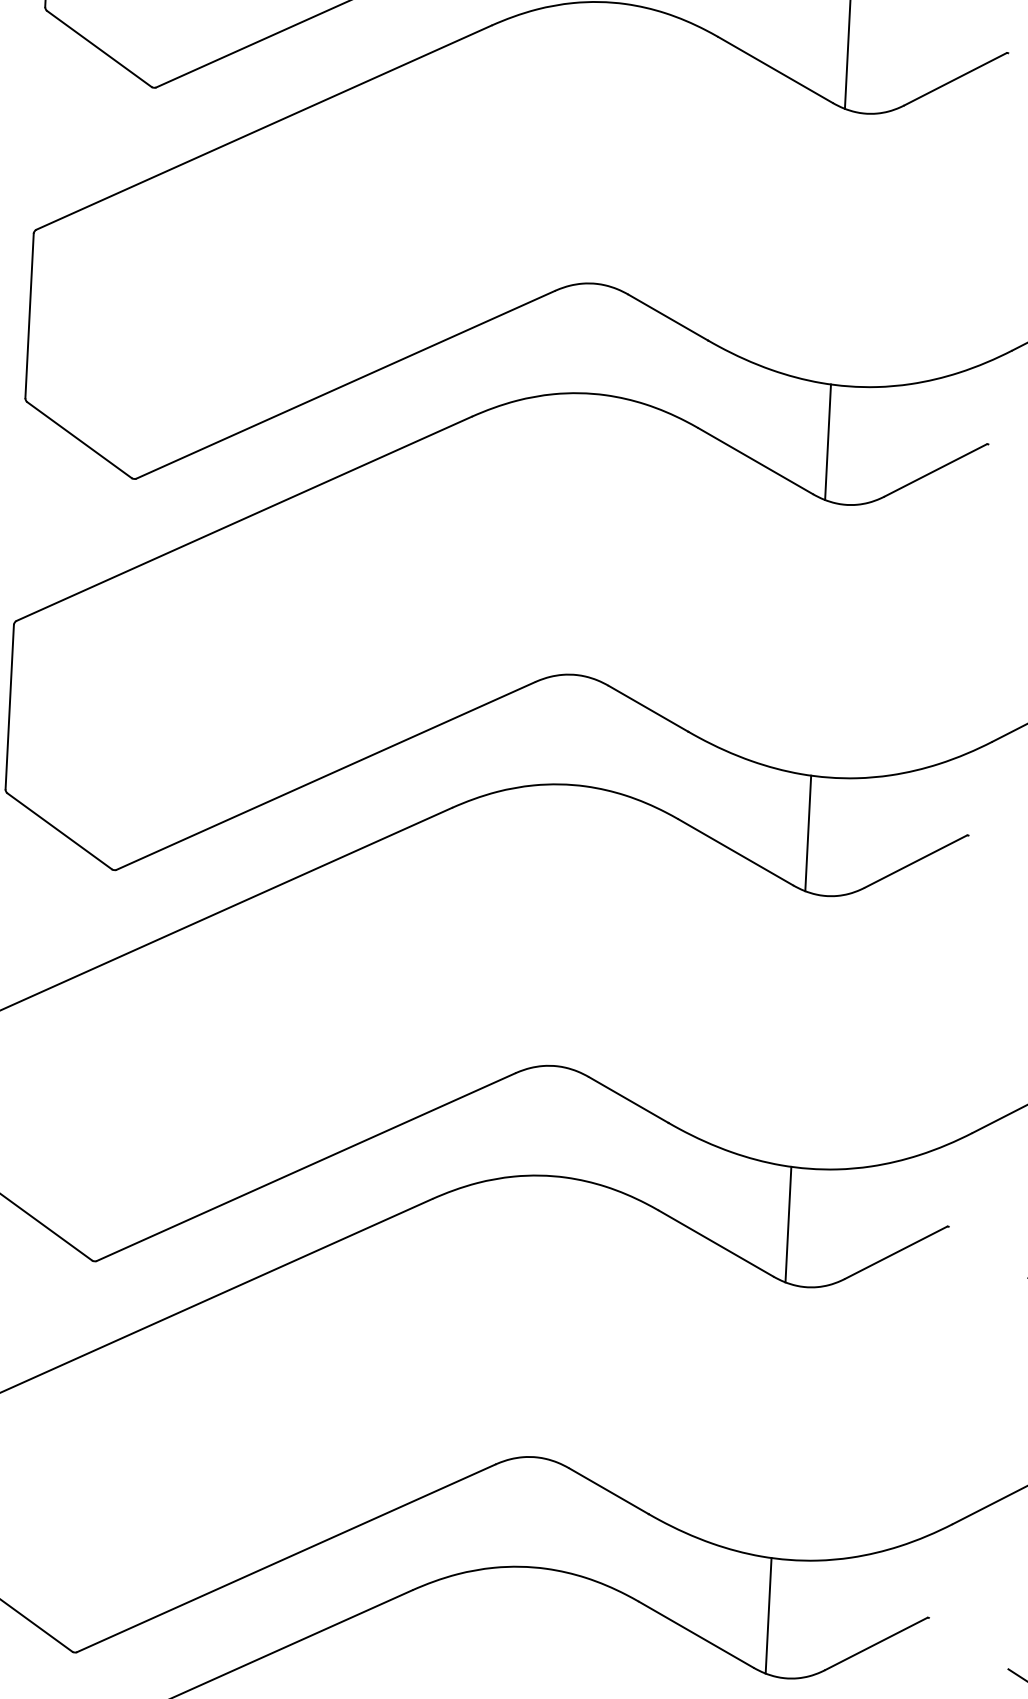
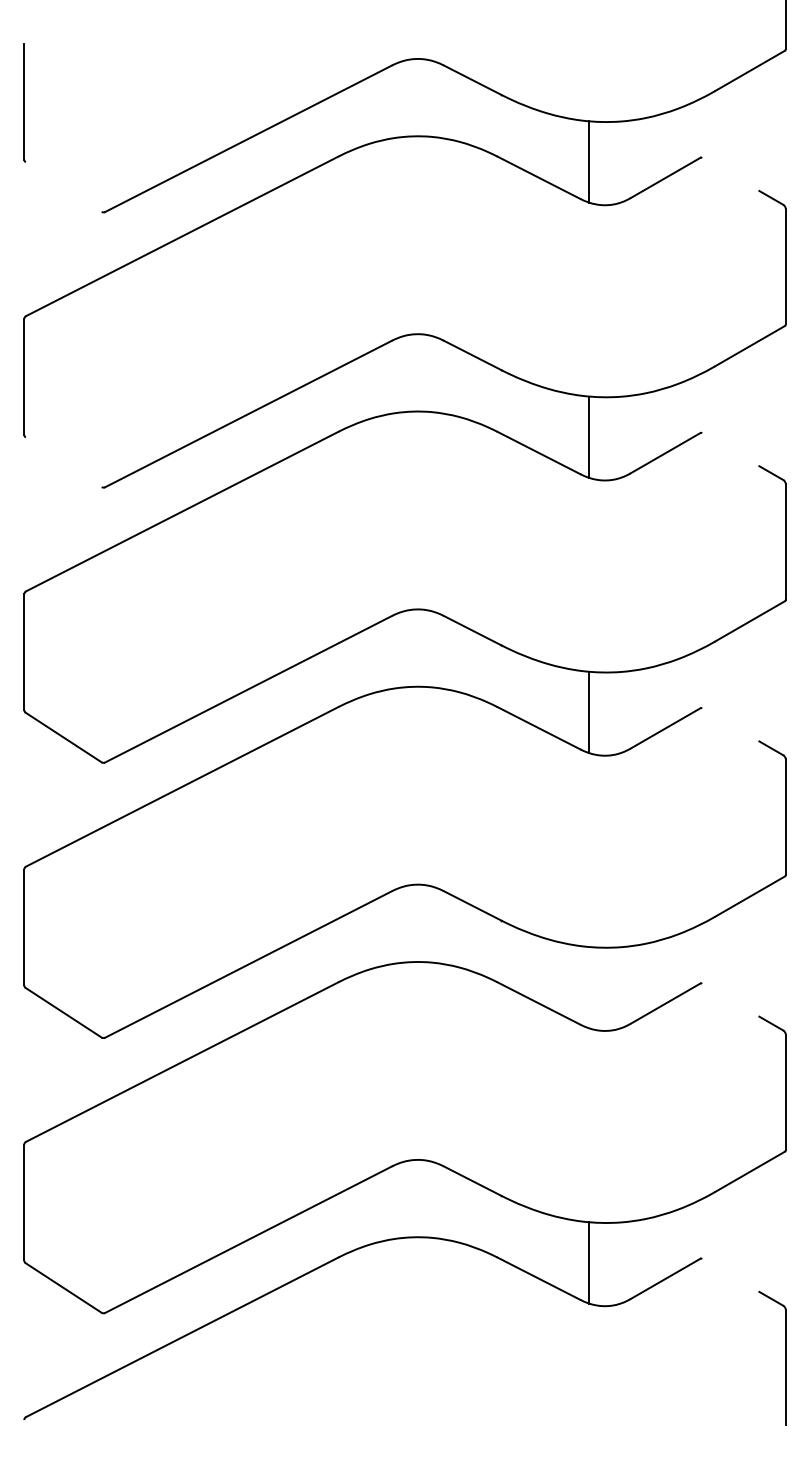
line: (99, 48) -> (63, 186), removed
line: (79, 440) -> (63, 462), removed
line: (788, 1224) -> (589, 987), removed

